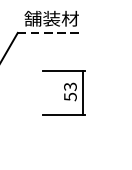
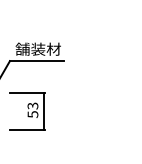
line: (50, 33) -> (37, 61), dashed -> solid
part: (63, 93) -> (27, 111), moved

